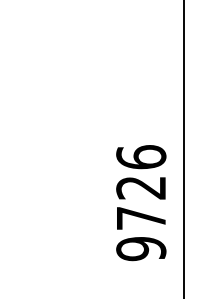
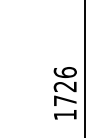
text: (139, 247) -> (64, 114), 9726 -> 1726

